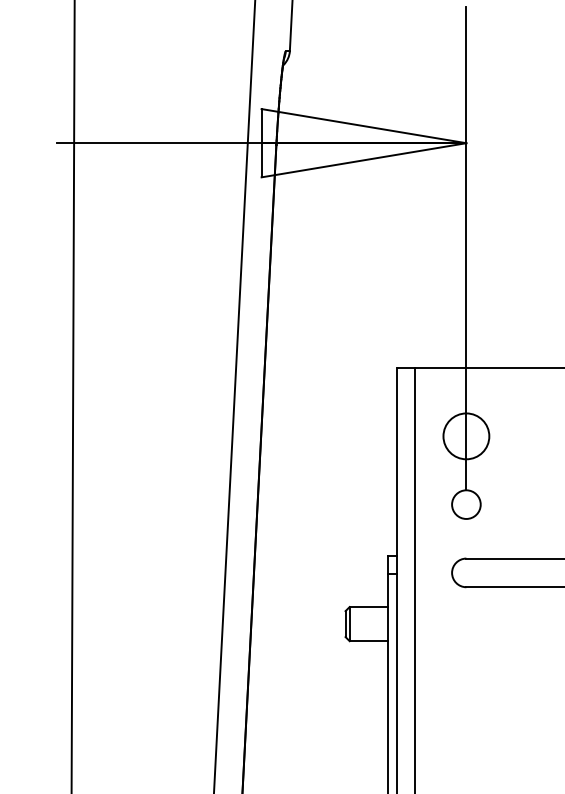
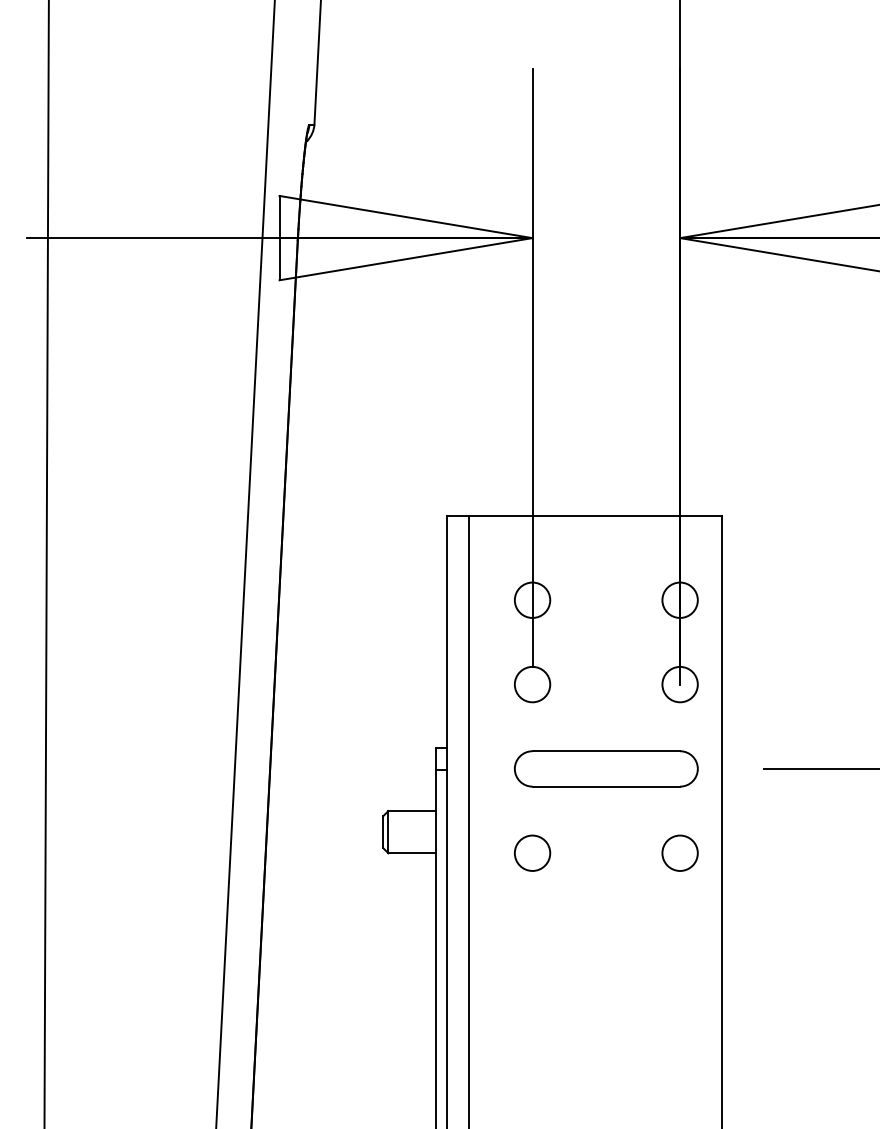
circle: (466, 435) -> (532, 599), size x0.62
circle: (466, 640) -> (532, 852), added

